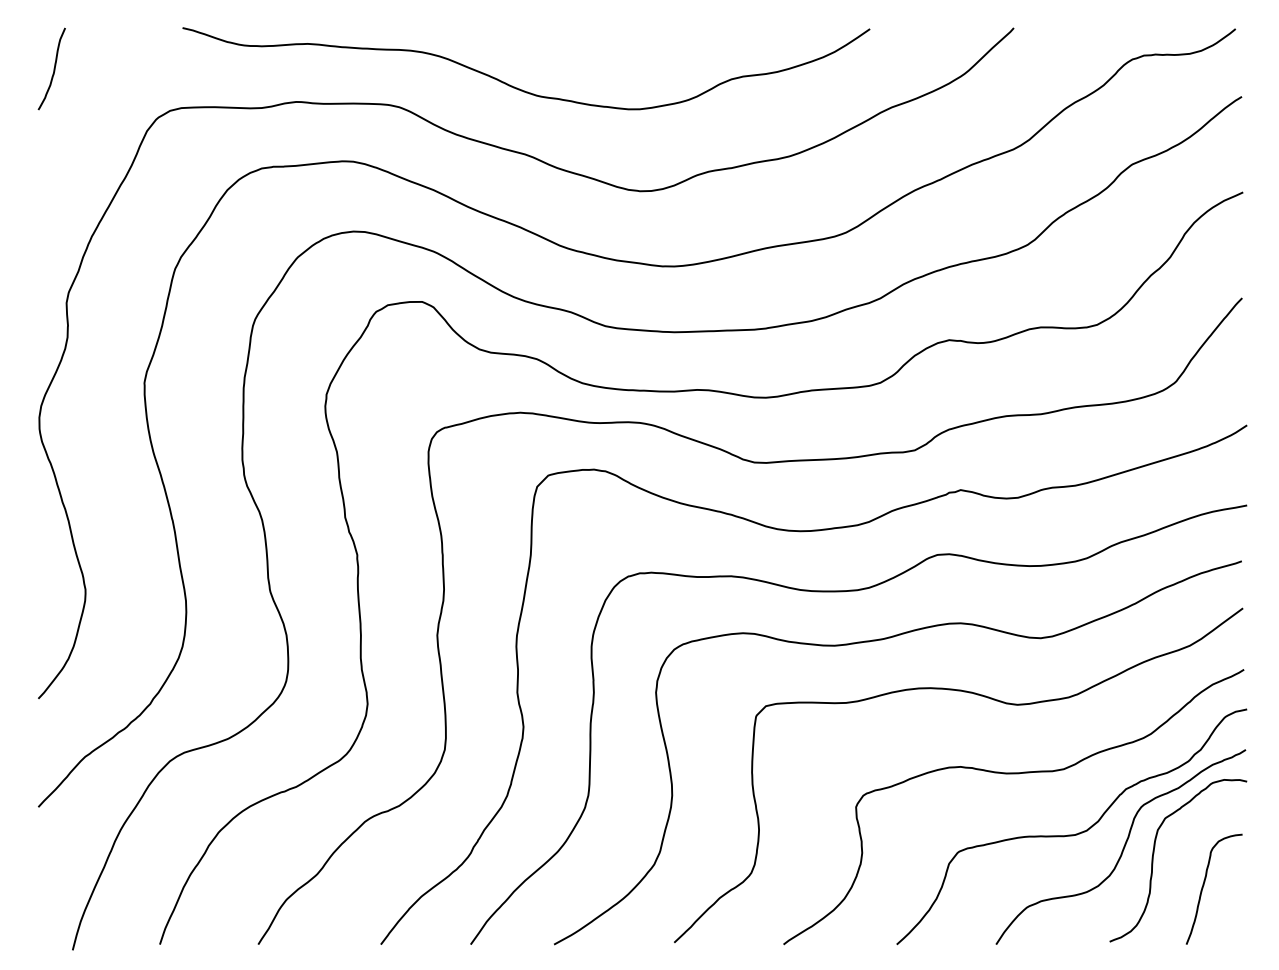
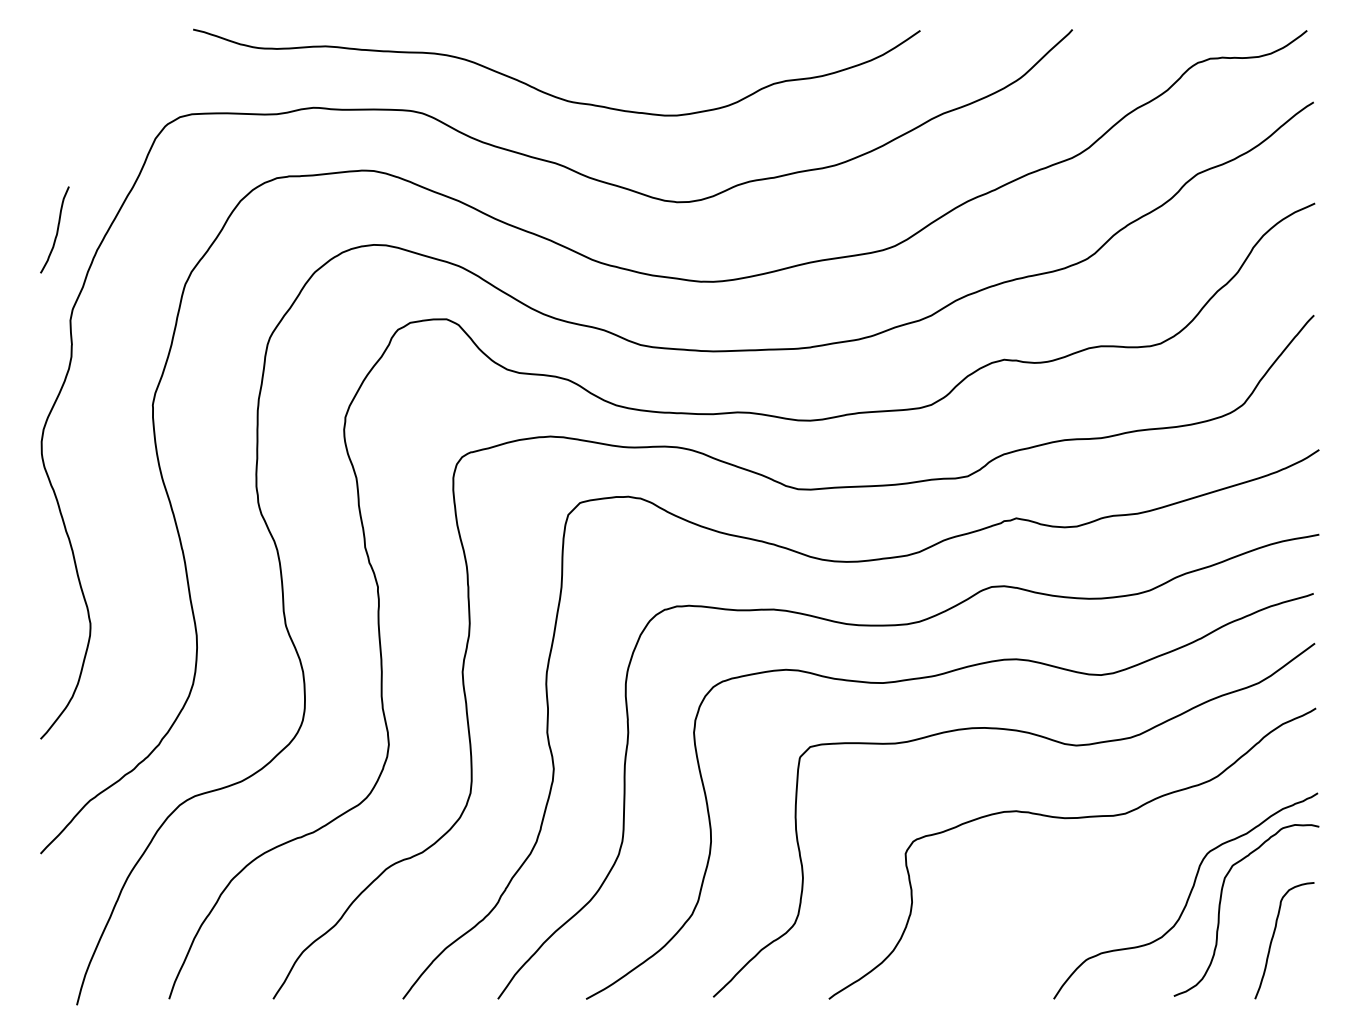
curve: (53, 69) -> (56, 230), moved
curve: (1071, 834) -> (1133, 882), removed

